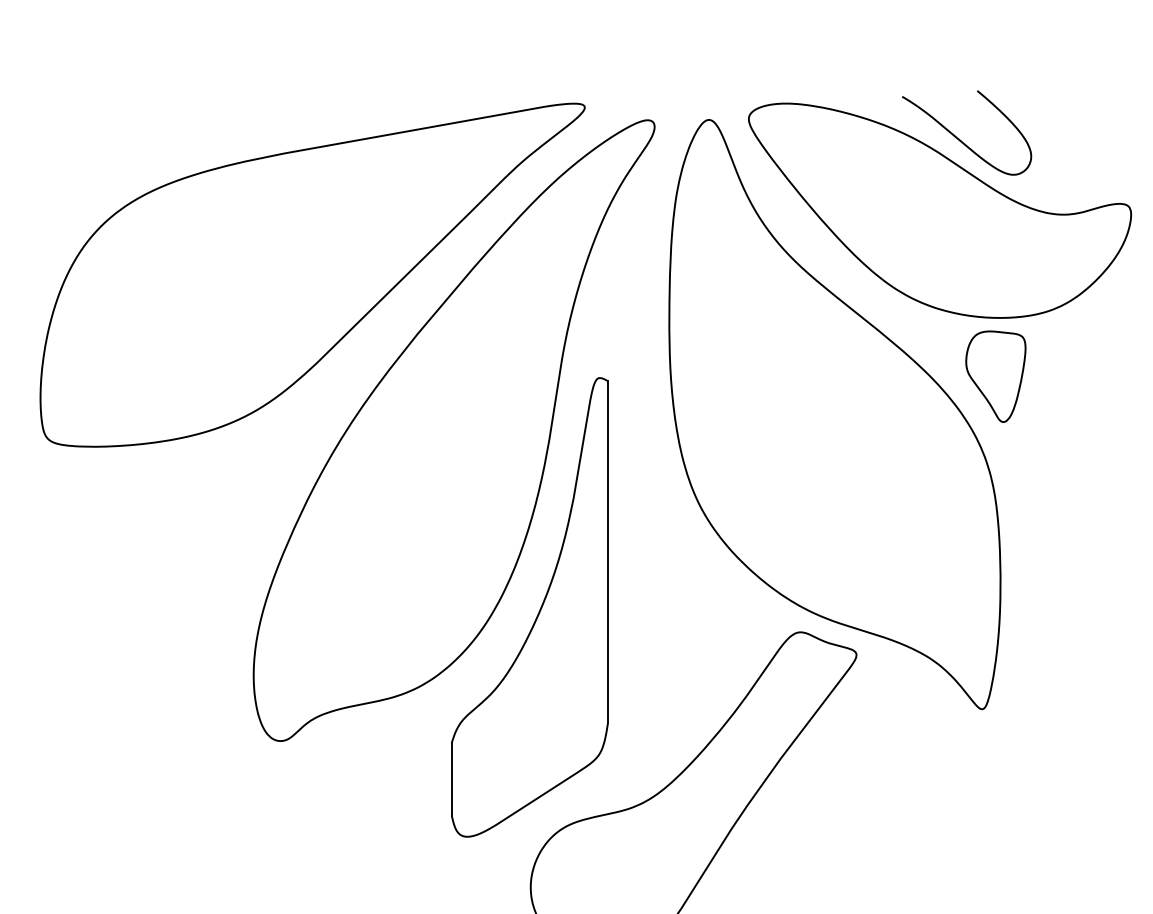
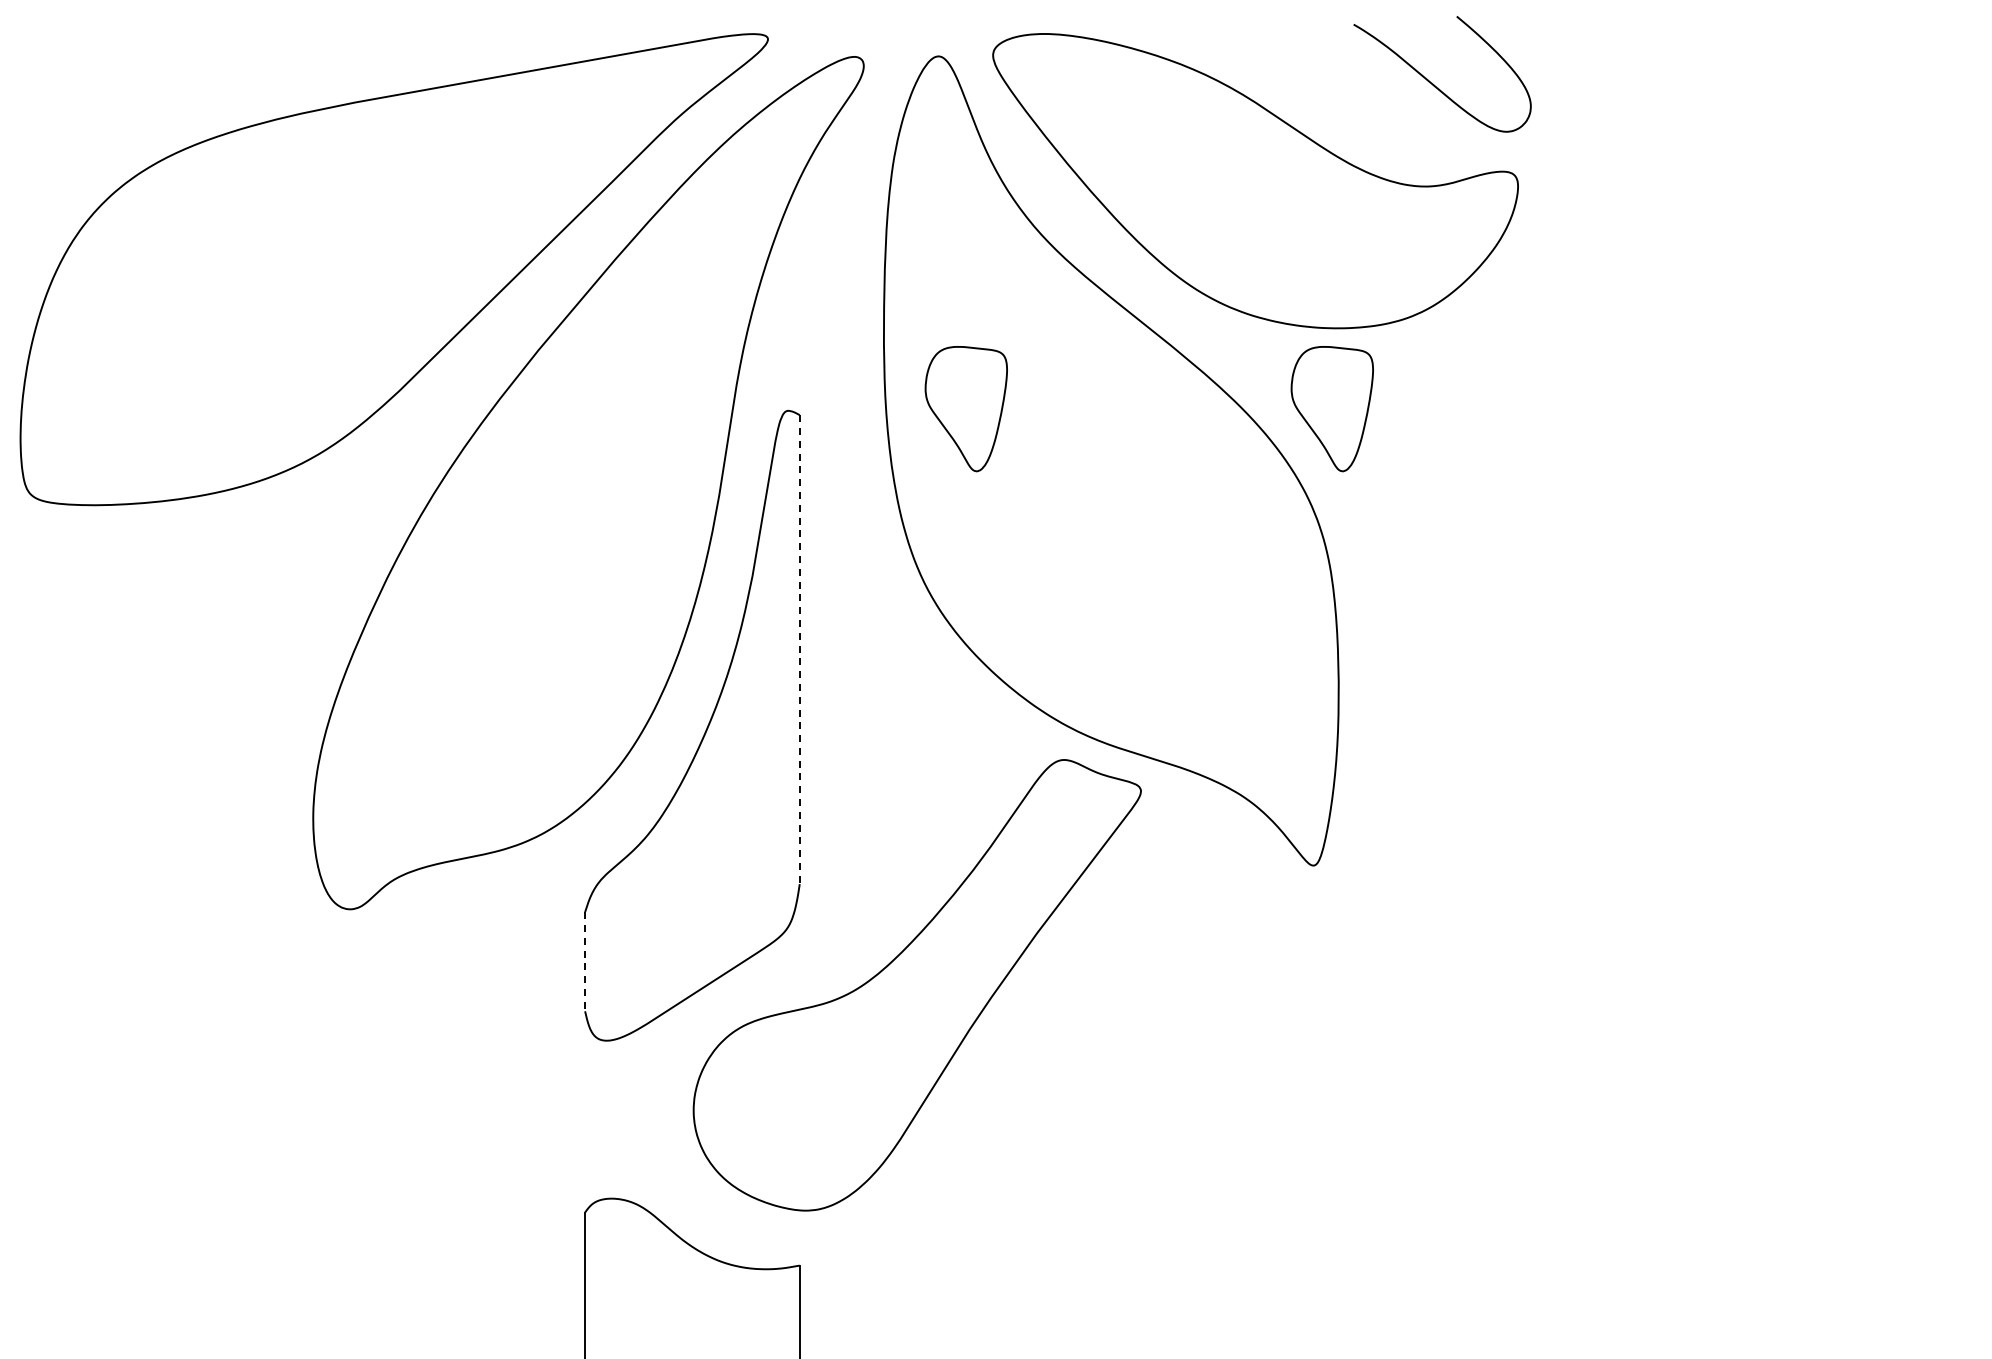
curve: (960, 139) -> (1433, 83), moved
part: (728, 377) -> (965, 409), added
line: (607, 552) -> (799, 650), solid -> dashed
line: (451, 779) -> (585, 961), solid -> dashed

